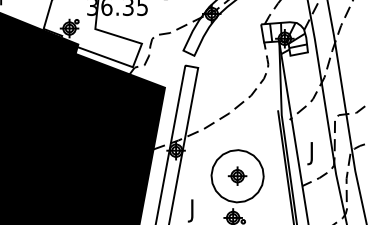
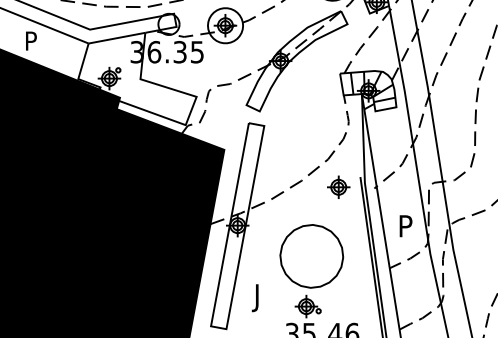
text: (313, 153) -> (403, 229), J -> P
part: (237, 175) -> (338, 186), moved

